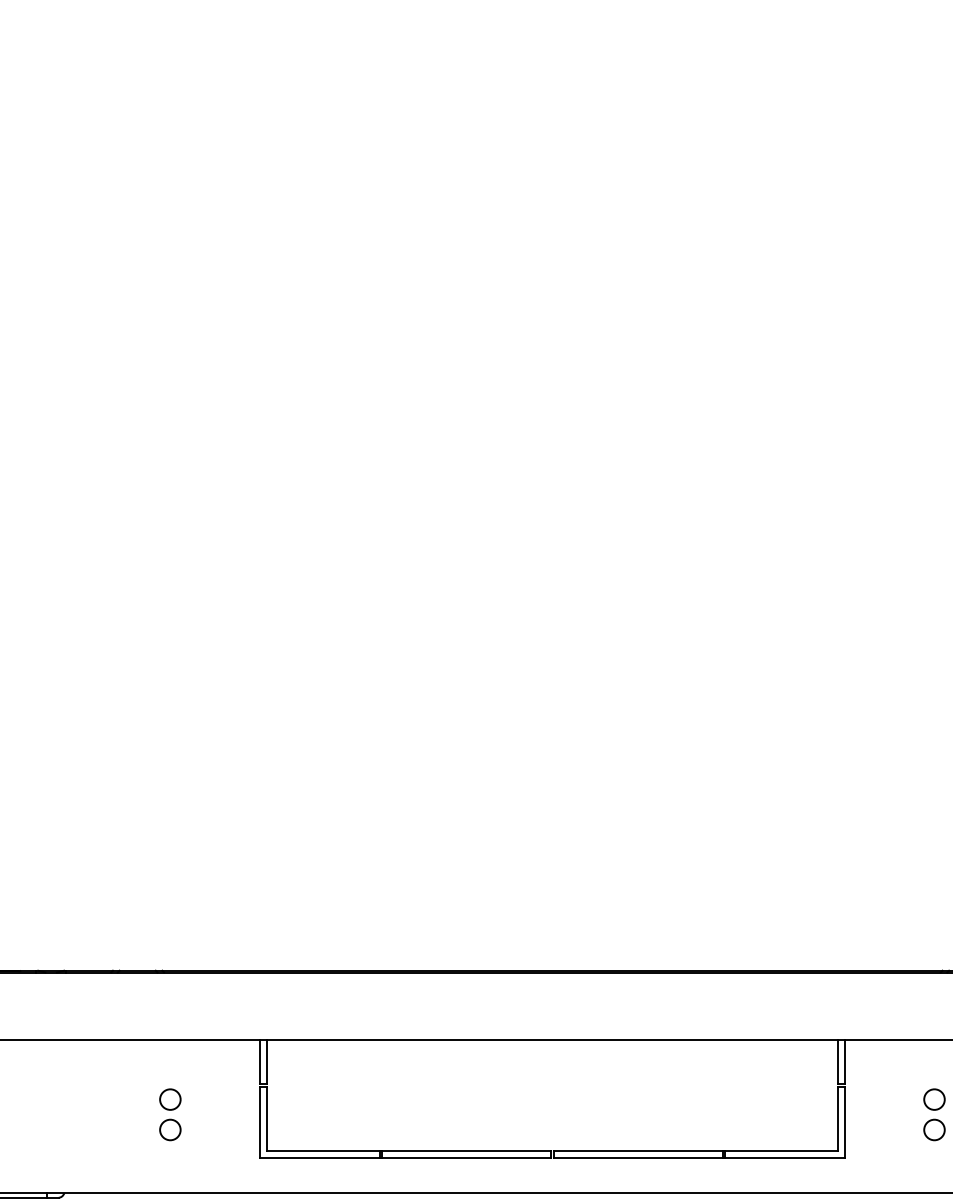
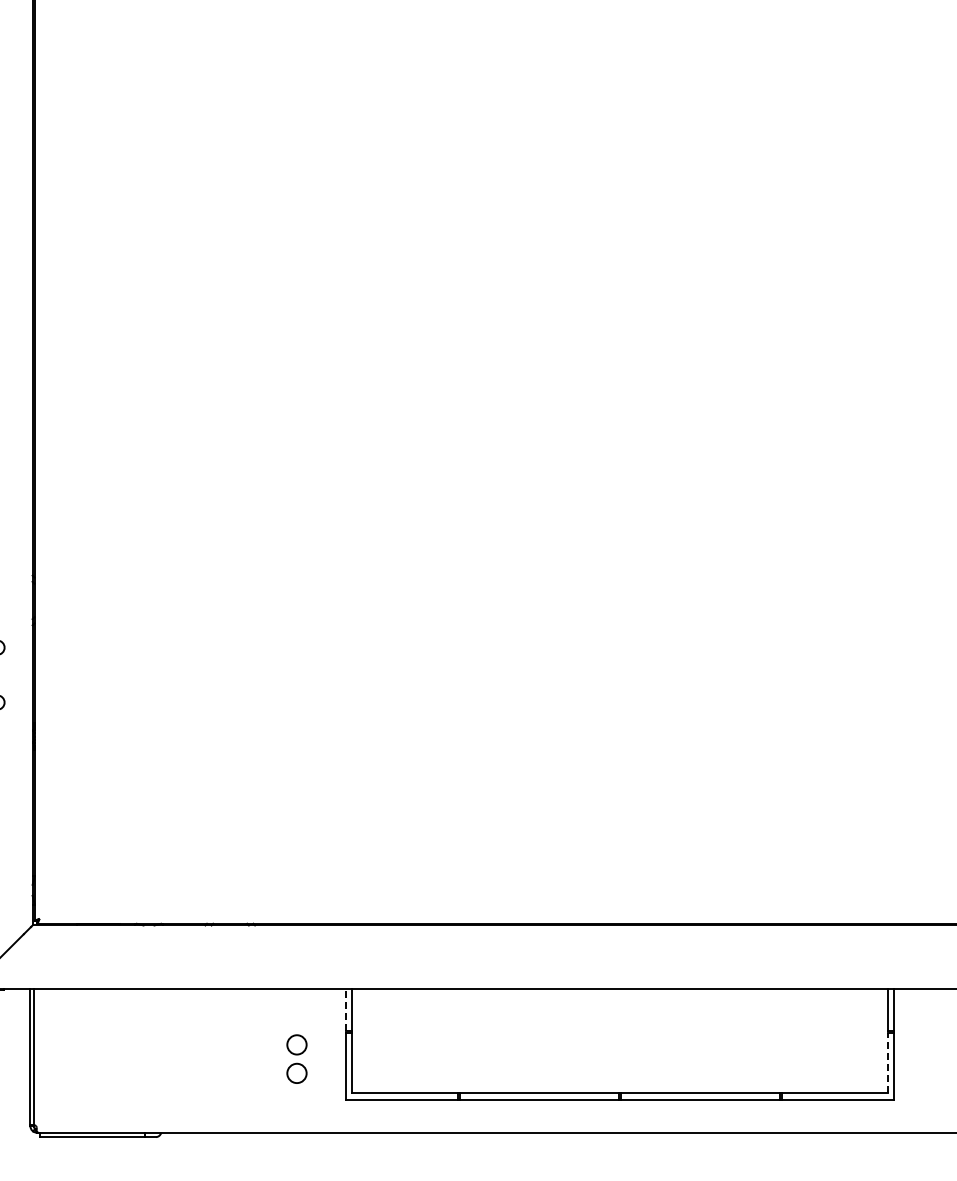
line: (260, 1061) -> (345, 1009), solid -> dashed
part: (169, 1114) -> (296, 1058), moved
line: (837, 1118) -> (887, 1062), solid -> dashed

